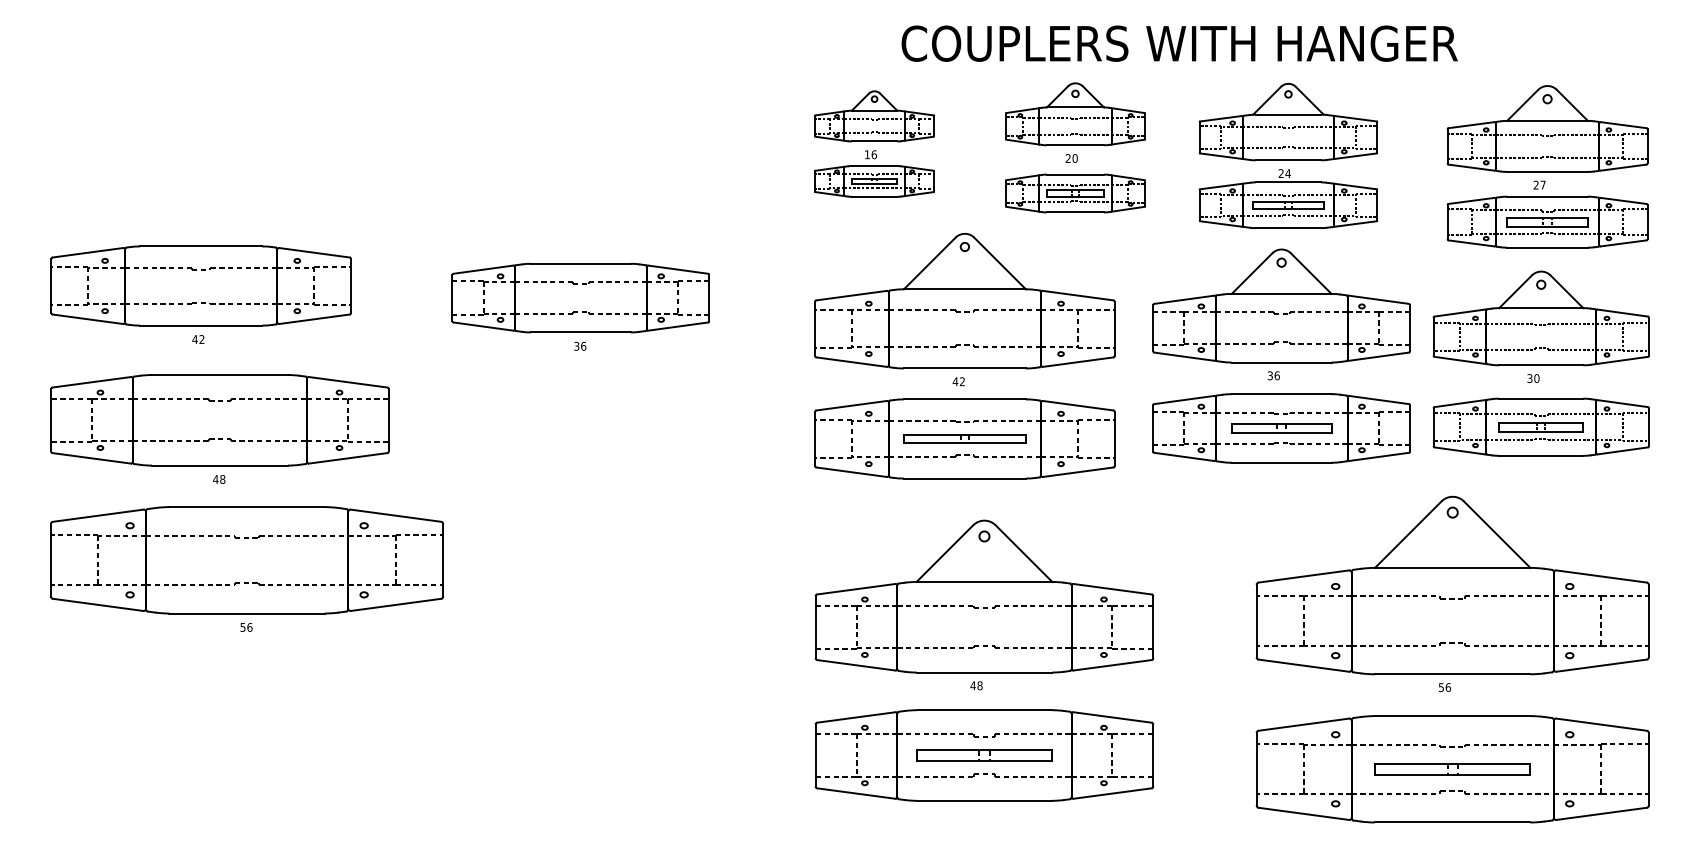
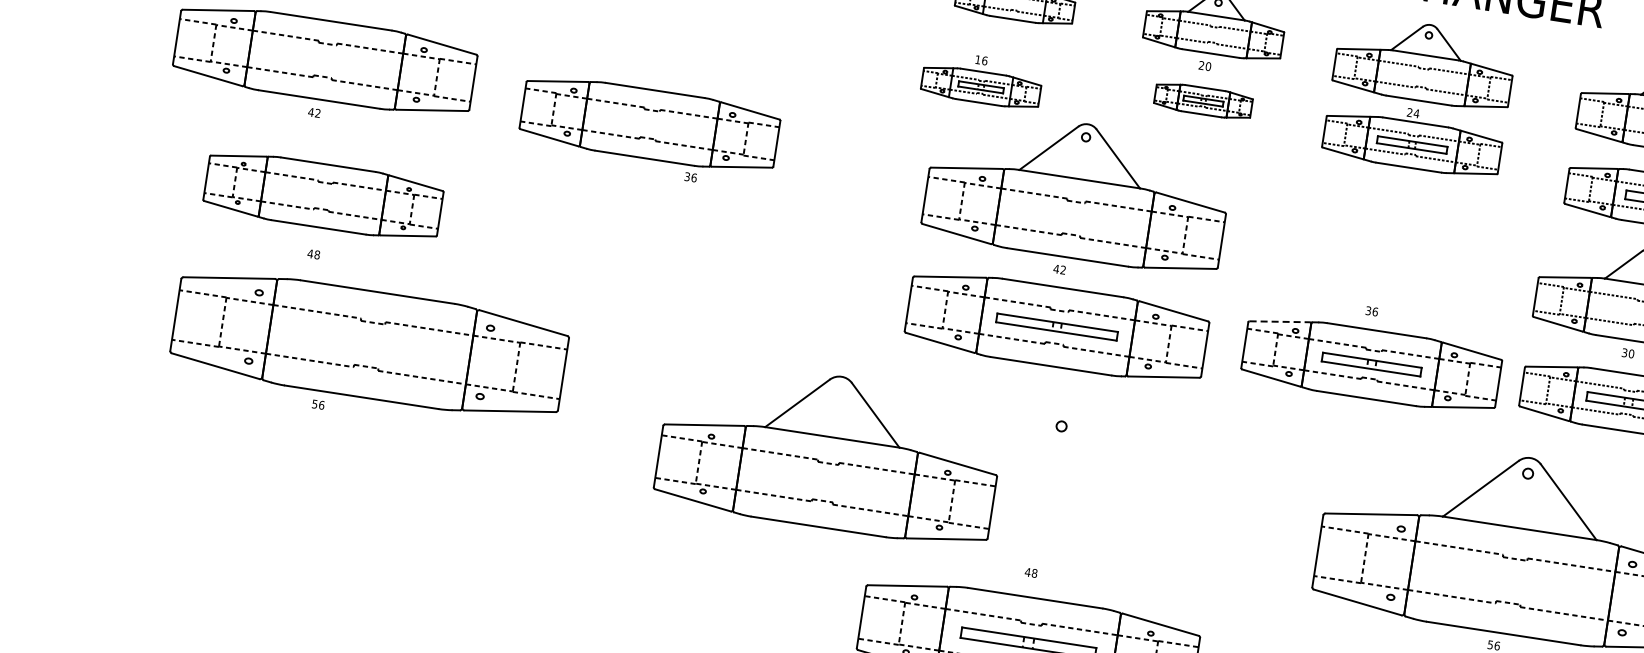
part: (874, 173) -> (982, 79), moved
part: (1075, 193) -> (1203, 101), size x0.7
part: (580, 297) -> (649, 123), moved
part: (1281, 305) -> (1390, 243), removed
line: (1184, 399) -> (1280, 321), solid -> dashed
part: (219, 420) -> (322, 196), size x0.7
part: (246, 560) -> (369, 344), moved
part: (984, 596) -> (830, 451), moved

